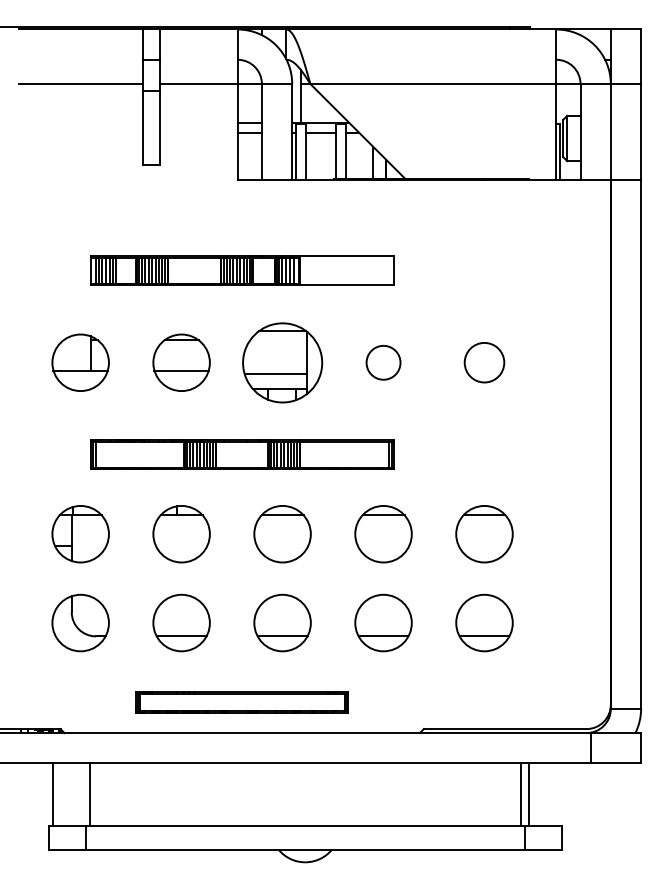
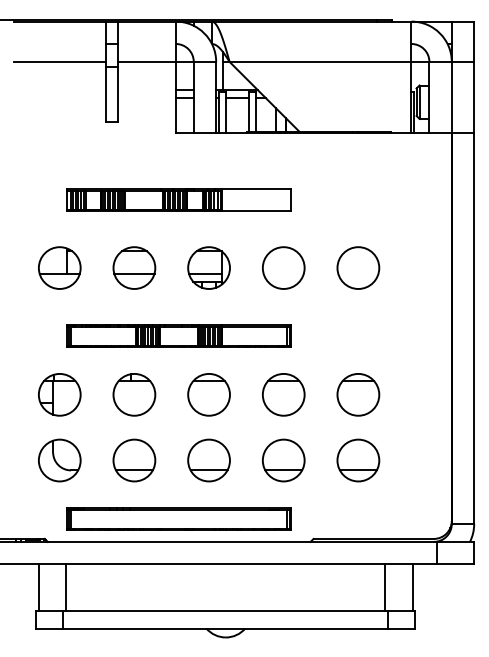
part: (282, 362) -> (209, 267), size x0.71
circle: (383, 362) -> (283, 267), size x1.67
circle: (484, 362) -> (358, 267), size x1.43
part: (242, 702) -> (179, 519), size x1.43
line: (528, 794) -> (412, 587), moved

